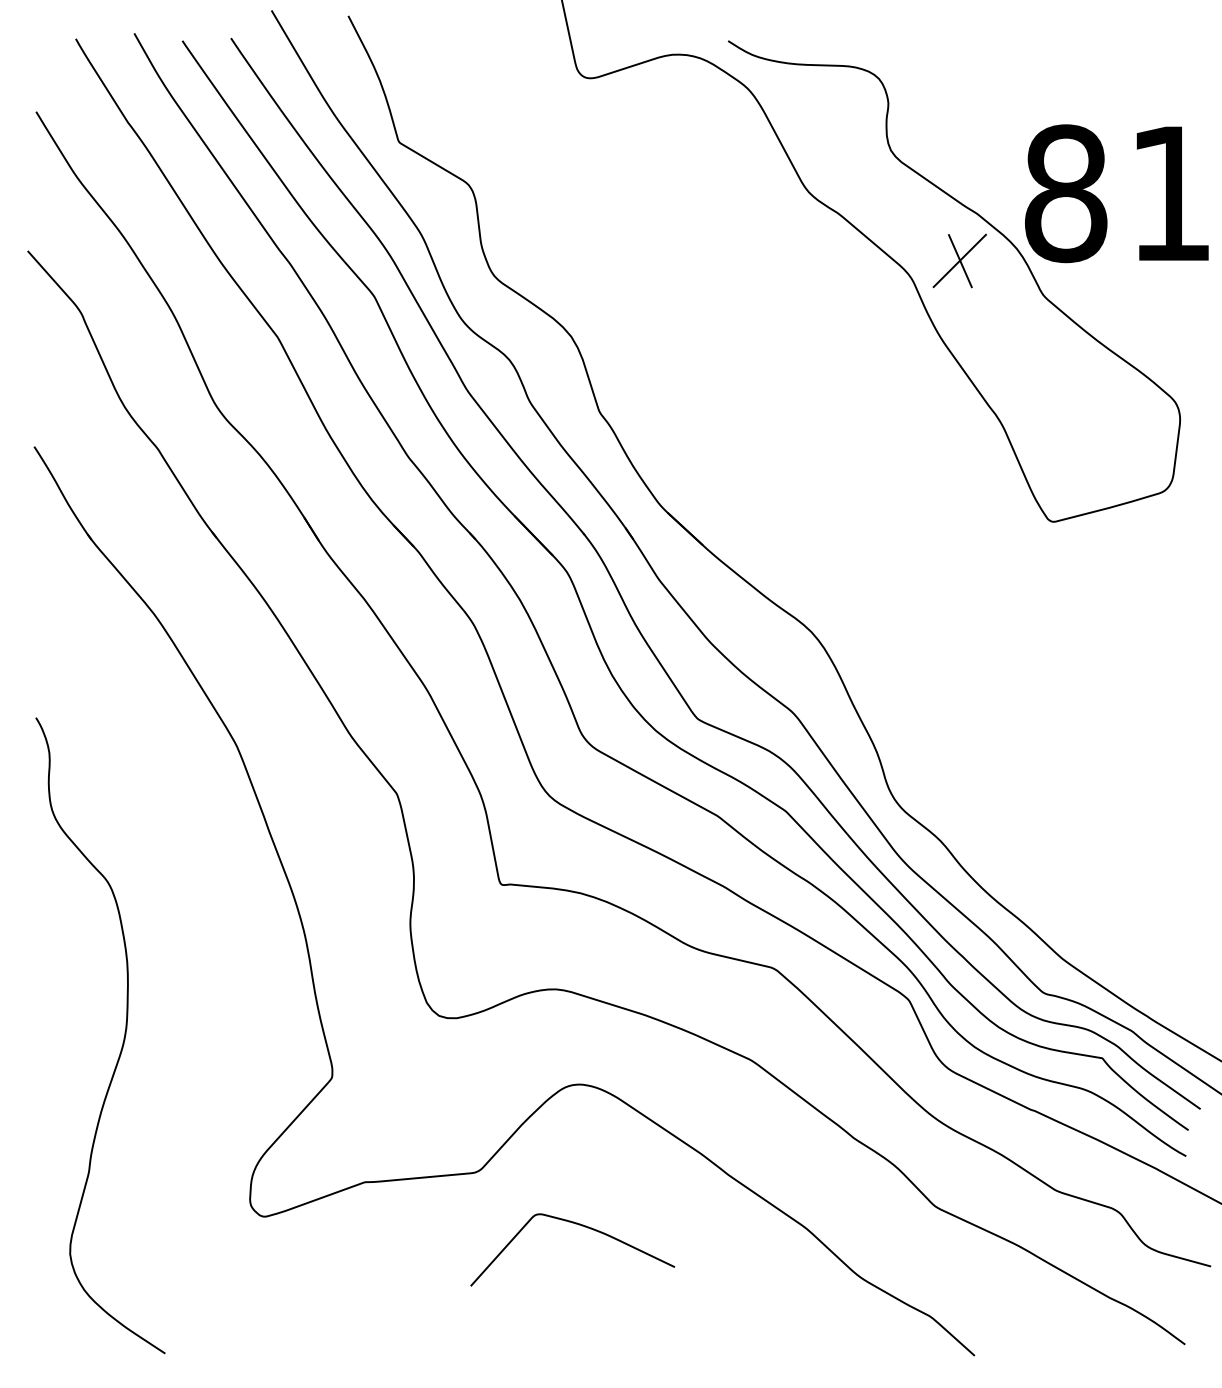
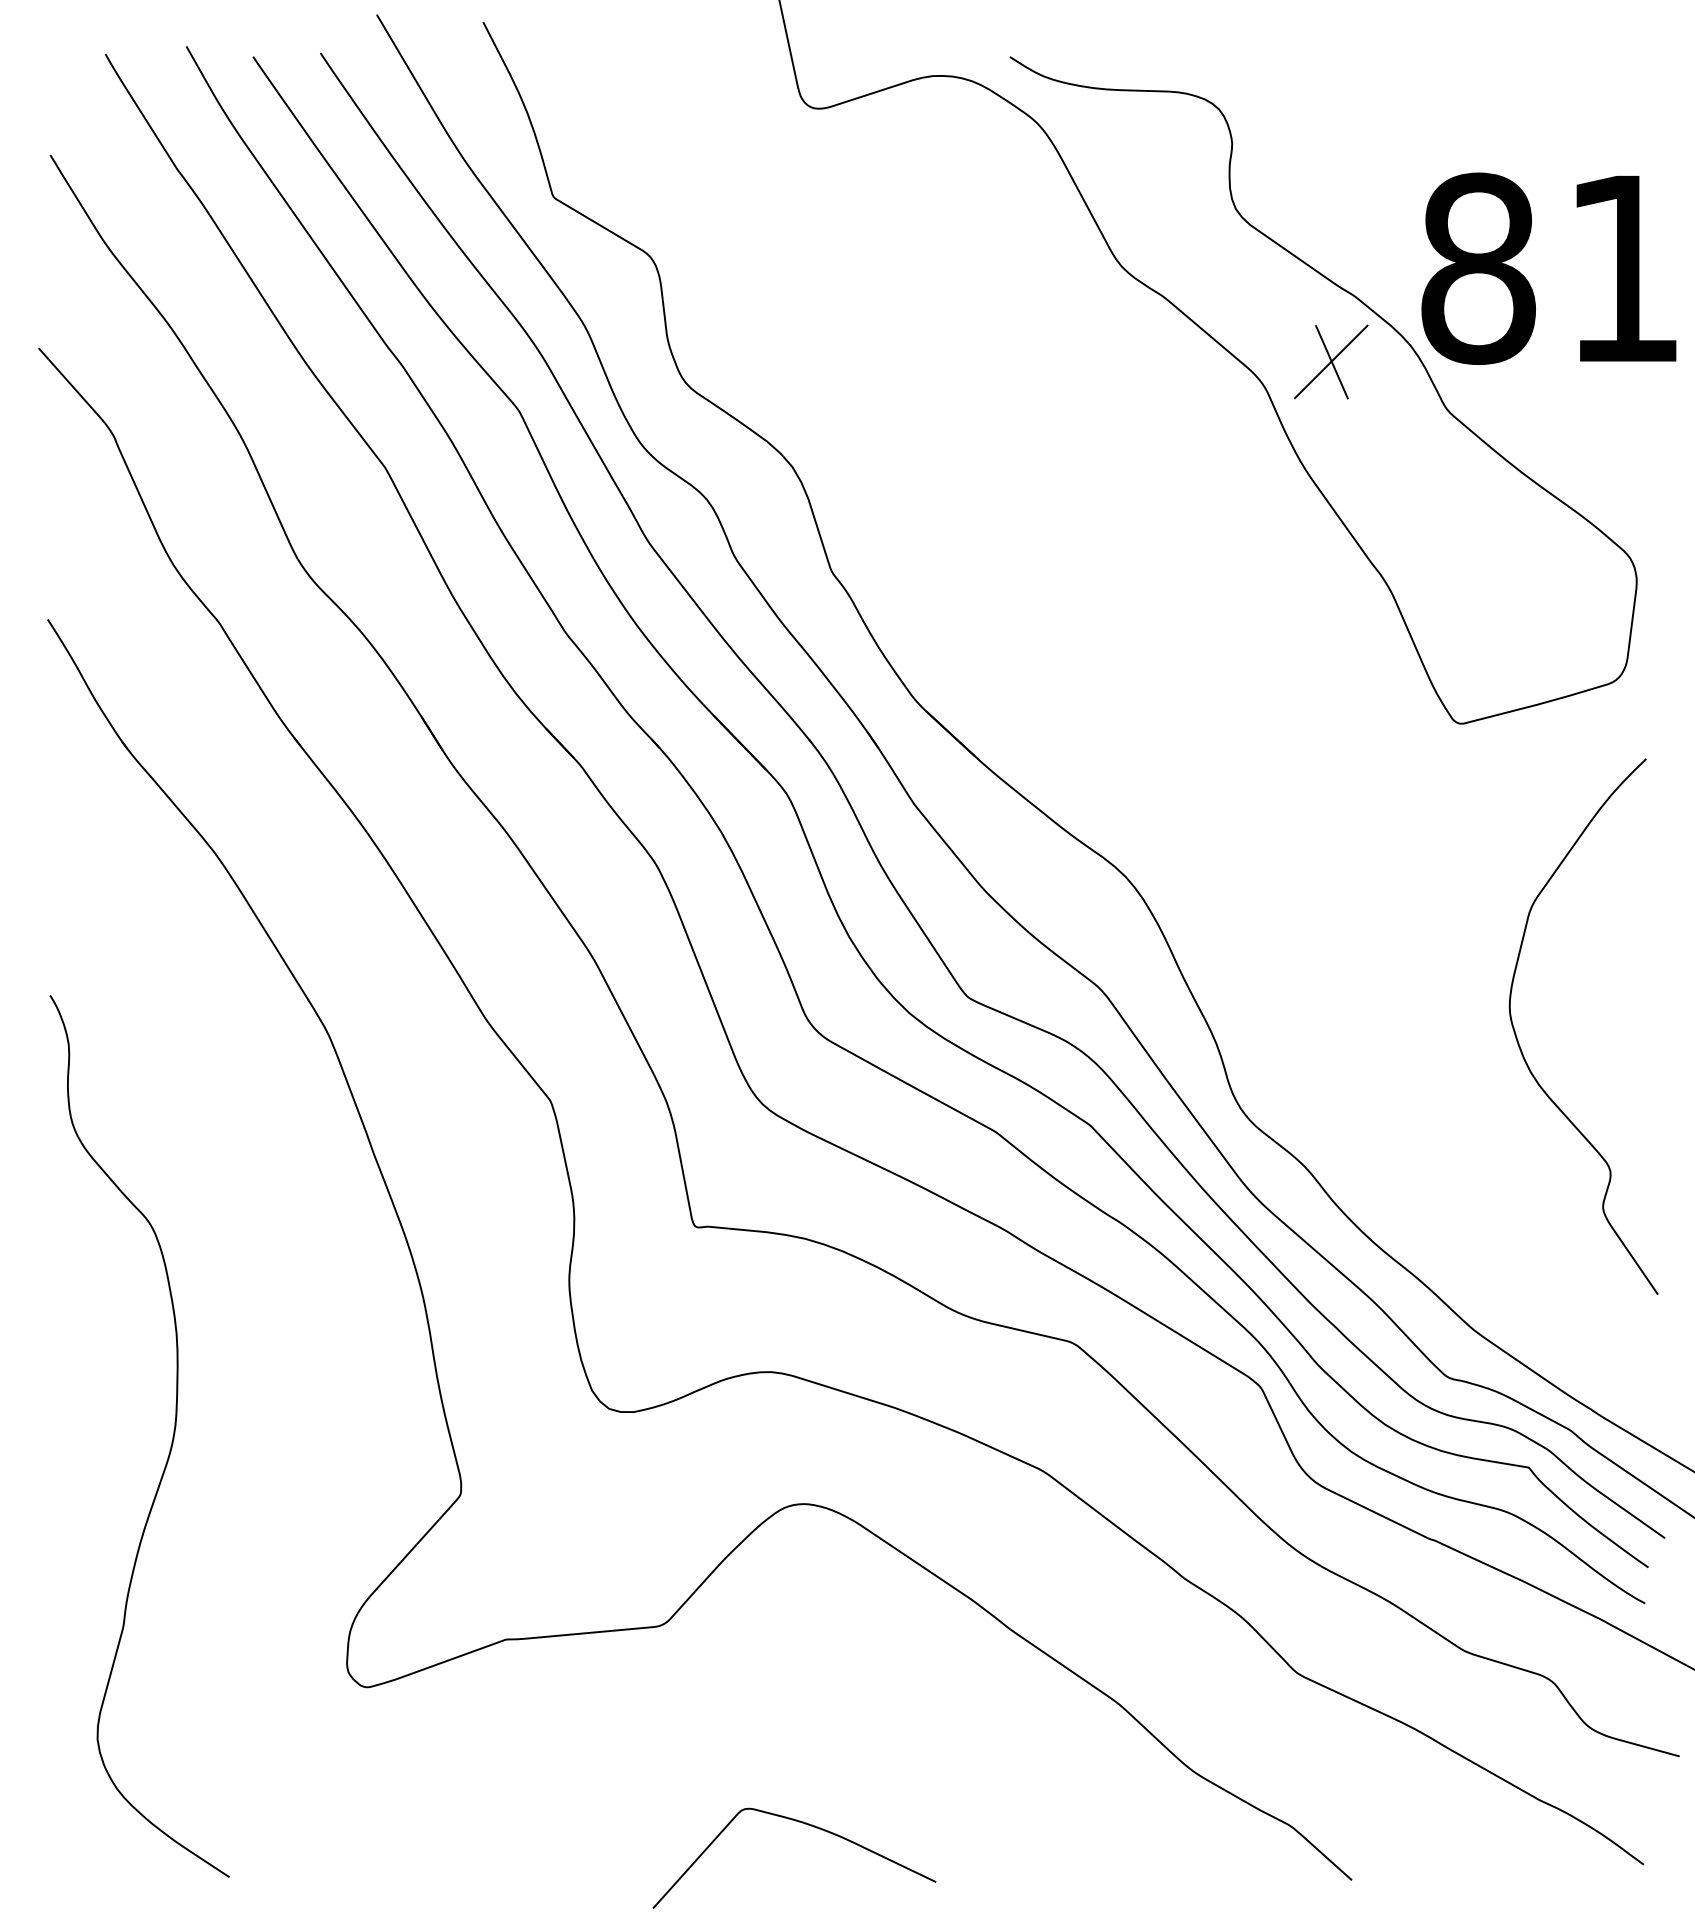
curve: (1096, 753) -> (1520, 1045), added
curve: (579, 1225) -> (803, 1824), moved

